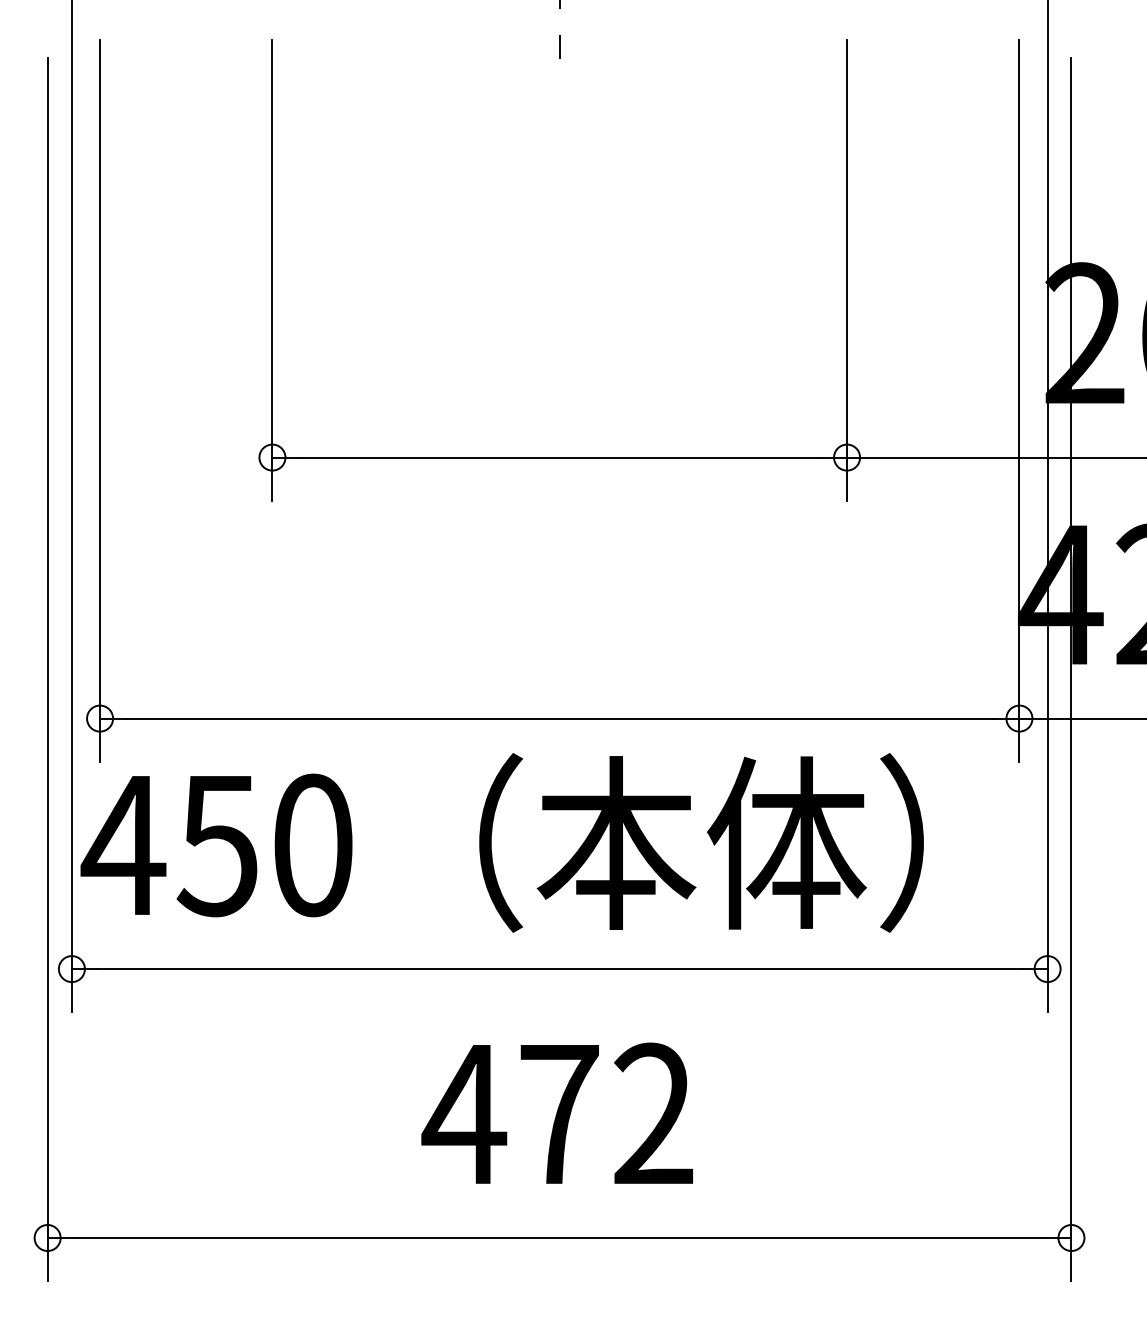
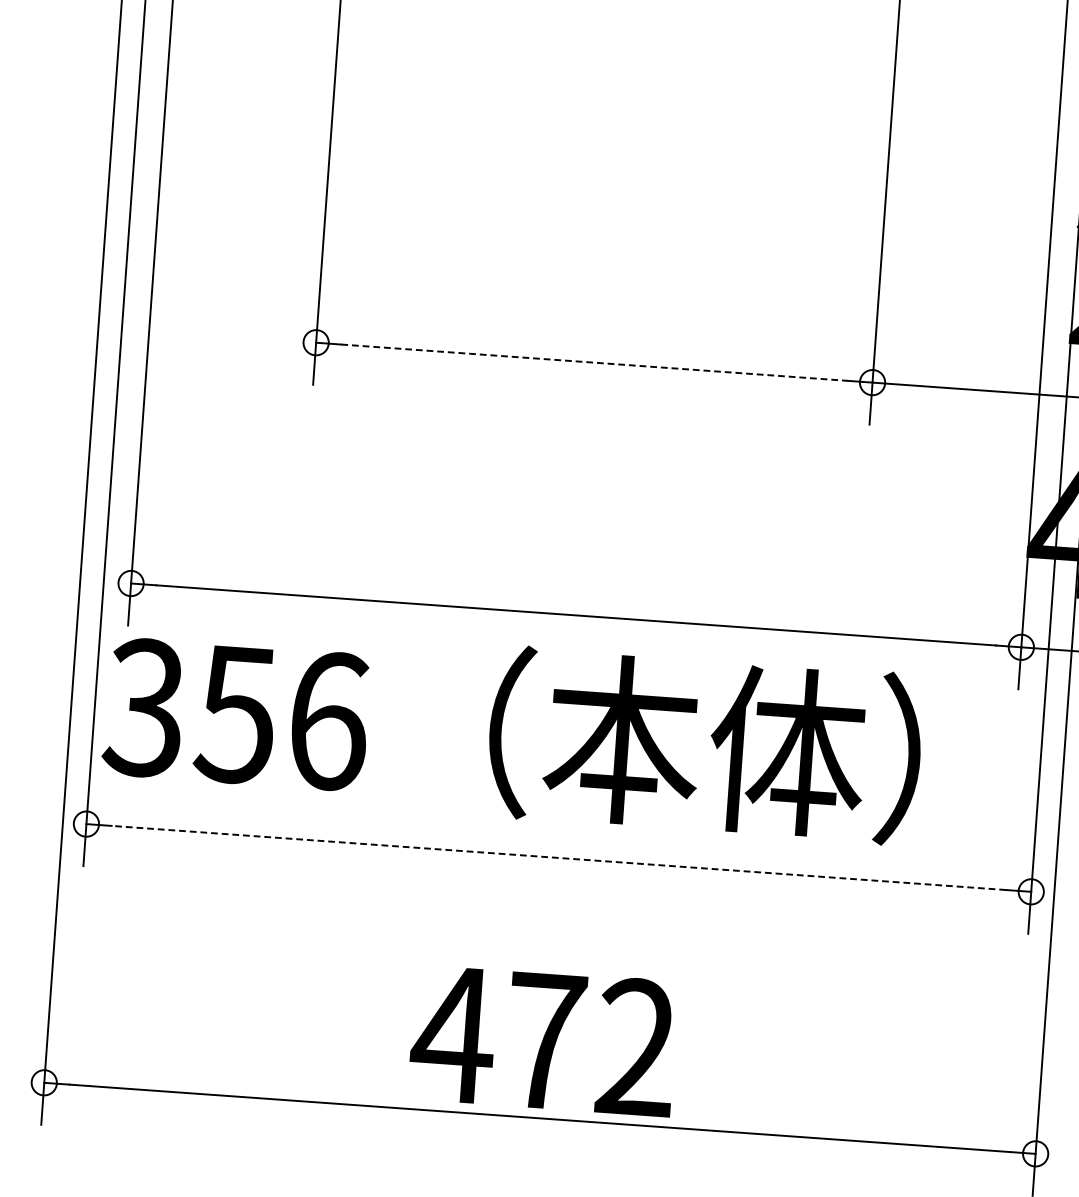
line: (560, 457) -> (595, 362), solid -> dashed
text: (216, 845) -> (235, 714), 450 -> 356
line: (559, 969) -> (558, 858), solid -> dashed
text: (556, 1112) -> (542, 1039), moved

